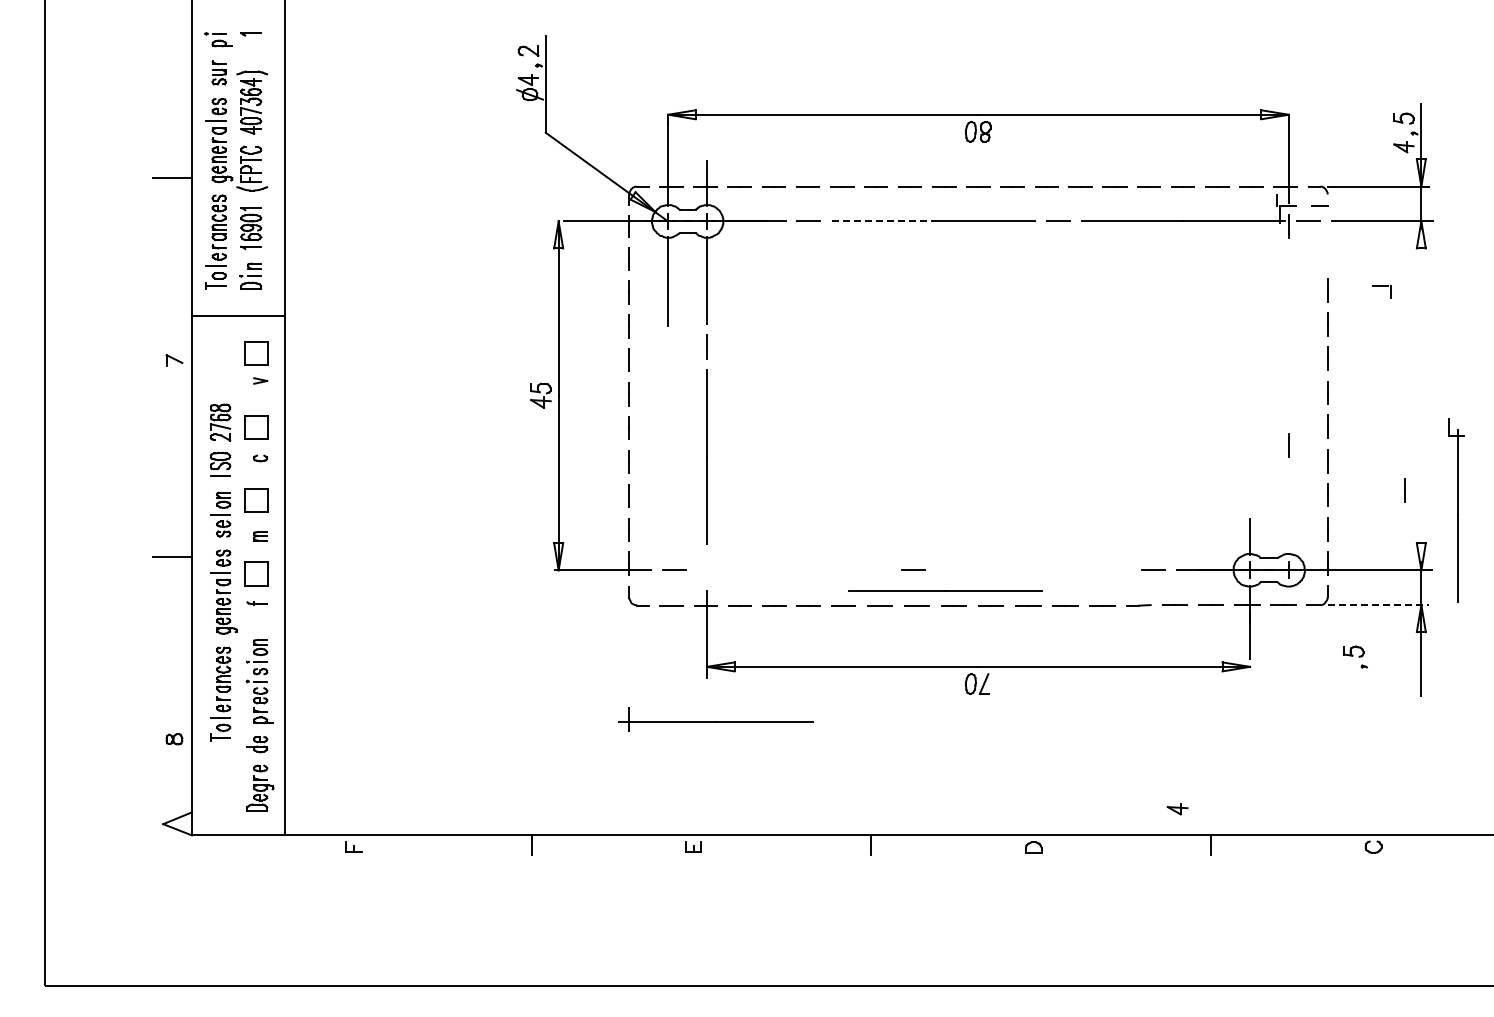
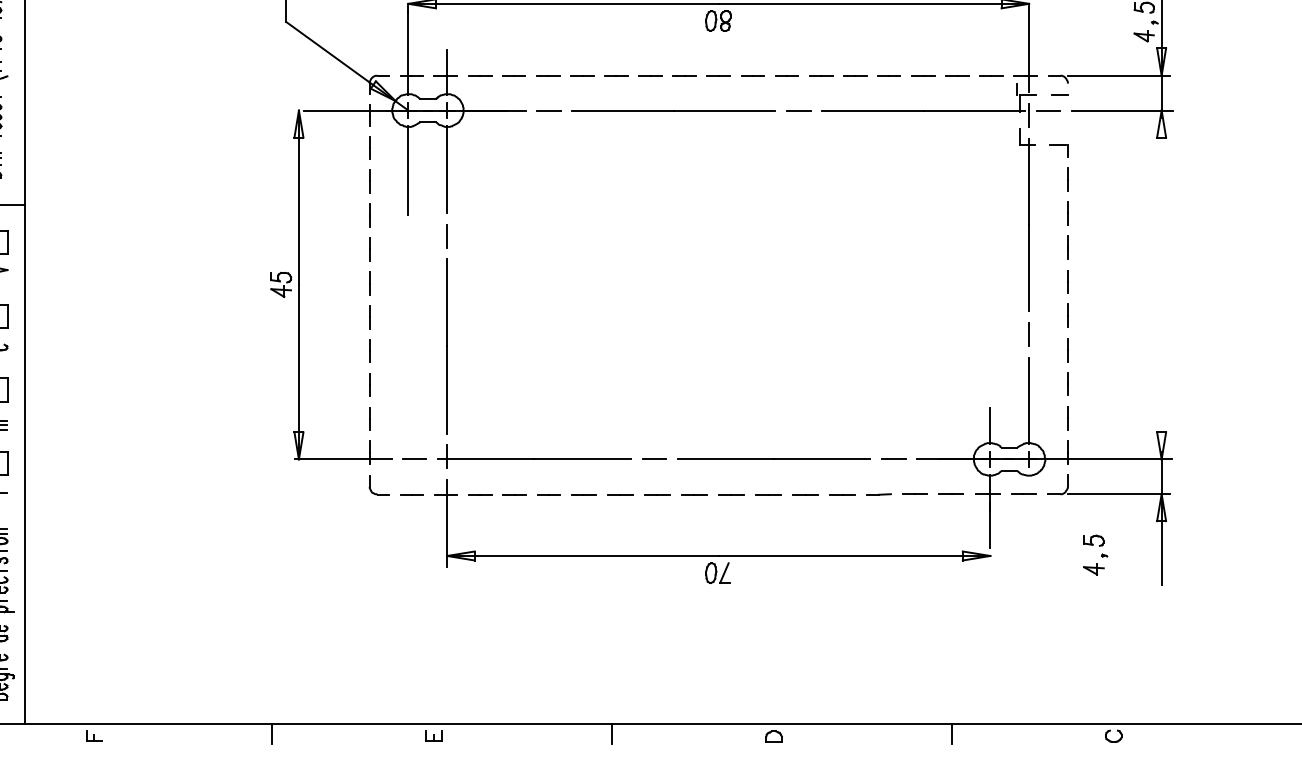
line: (882, 221) -> (622, 110), dashed -> solid
part: (1381, 291) -> (1058, 150), moved
line: (1404, 490) -> (1144, 379), removed
part: (1456, 510) -> (1027, 219), moved
line: (1288, 511) -> (1028, 400), added
line: (945, 590) -> (773, 458), moved
line: (1378, 605) -> (1118, 494), dashed -> solid
part: (715, 719) -> (533, 456), moved
part: (1177, 809) -> (1093, 569), moved

